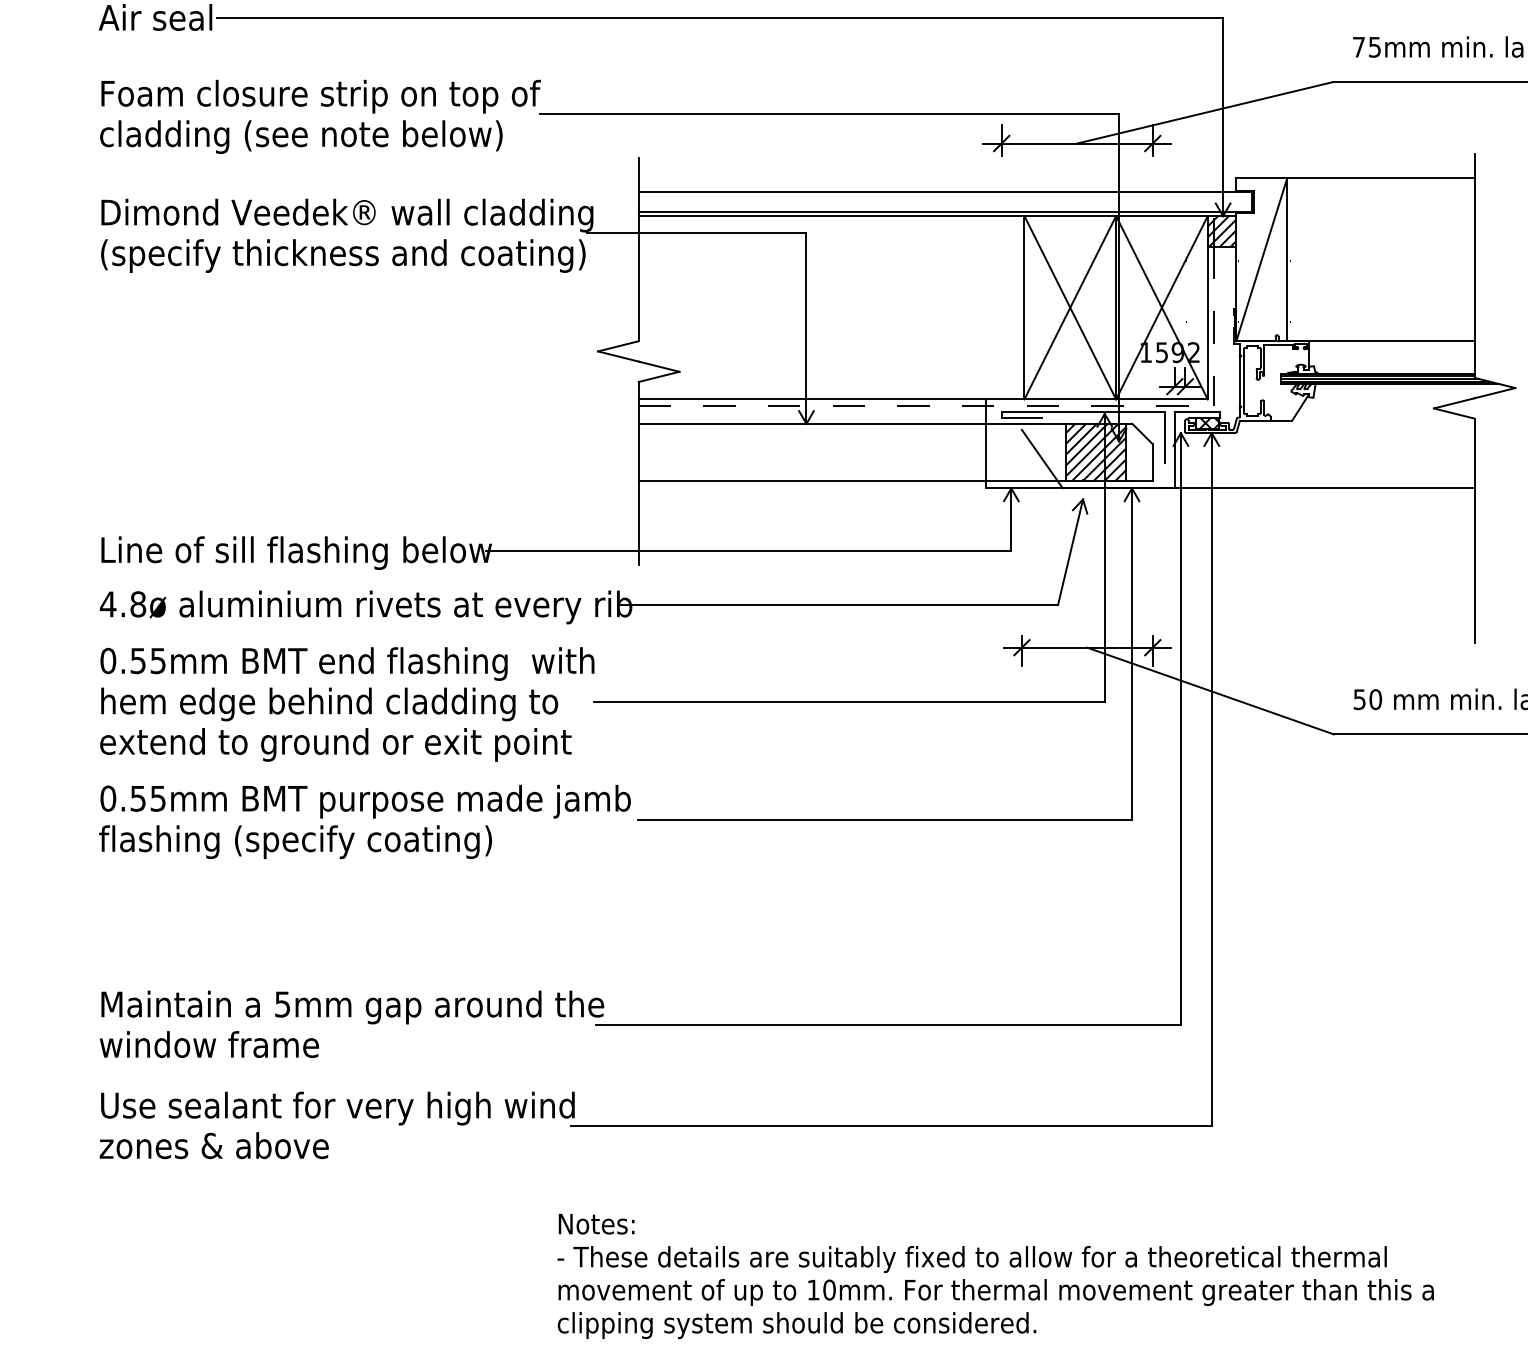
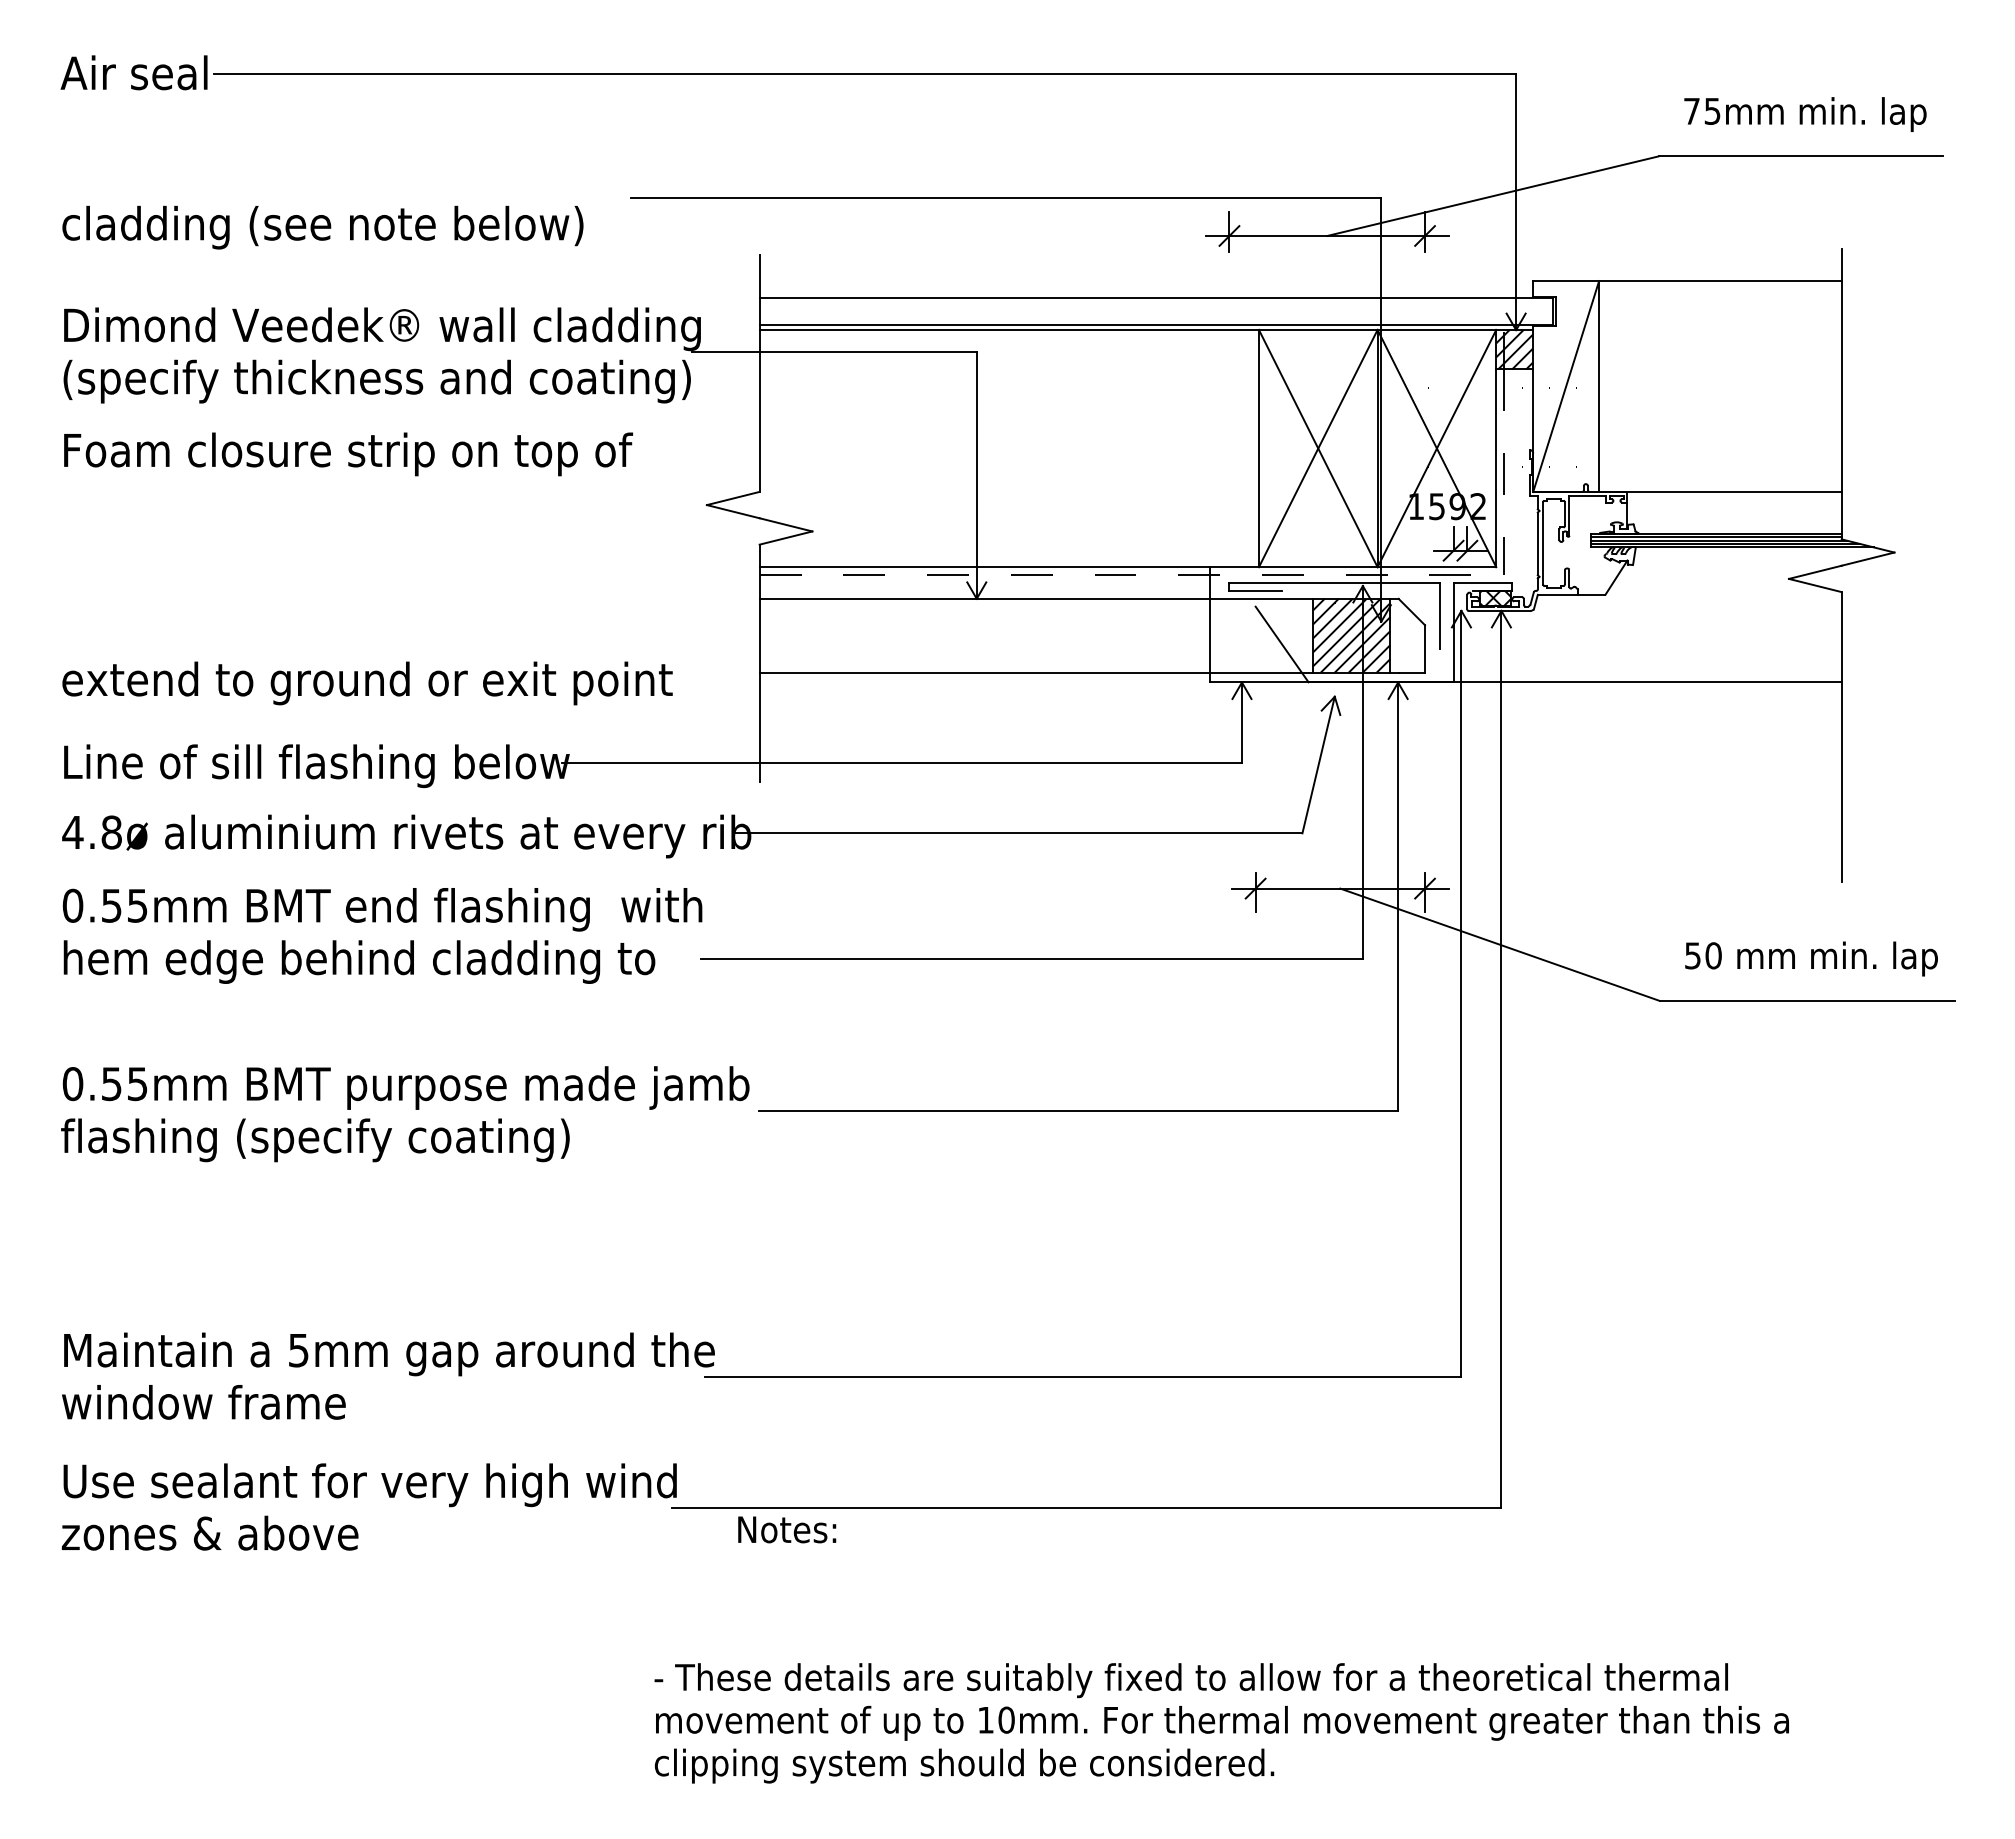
text: (321, 96) -> (348, 454), moved
text: (335, 744) -> (367, 683), moved
text: (596, 1223) -> (787, 1529), moved

